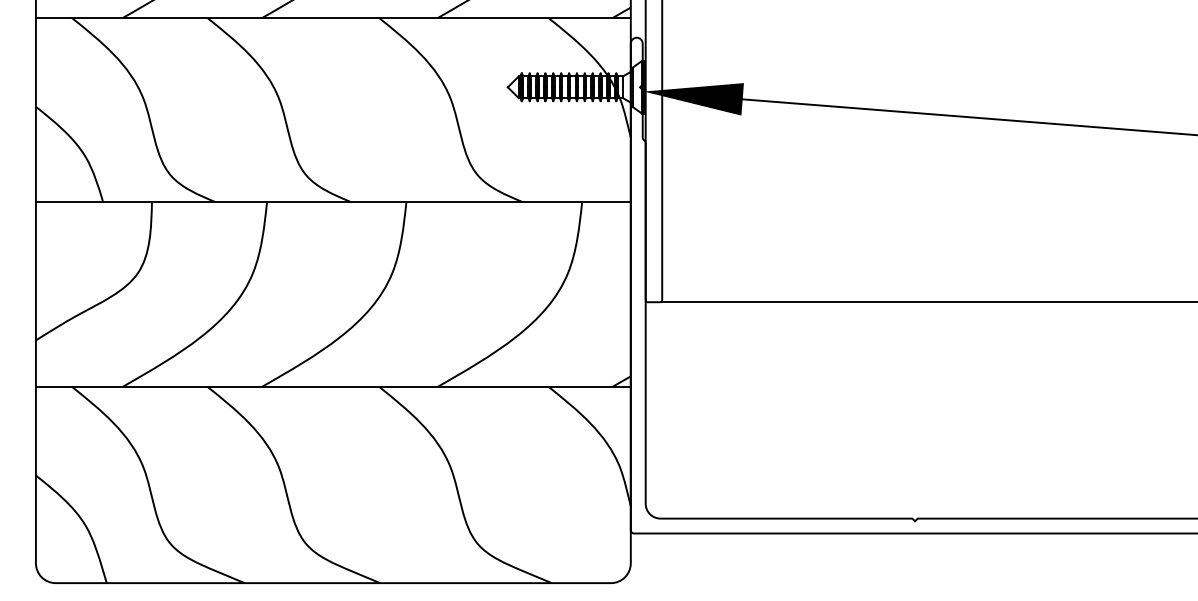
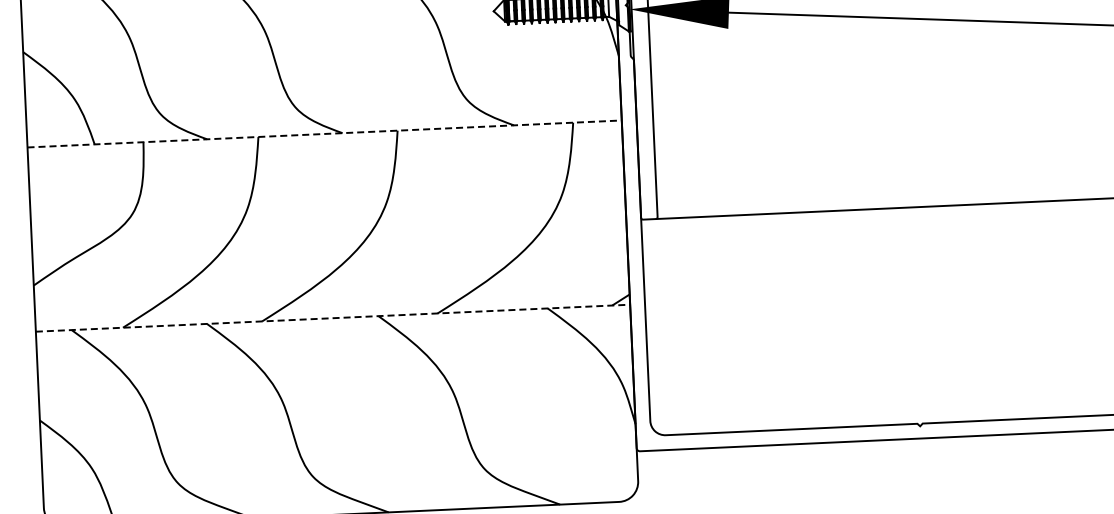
line: (333, 202) -> (324, 134), solid -> dashed
line: (333, 386) -> (333, 318), solid -> dashed

